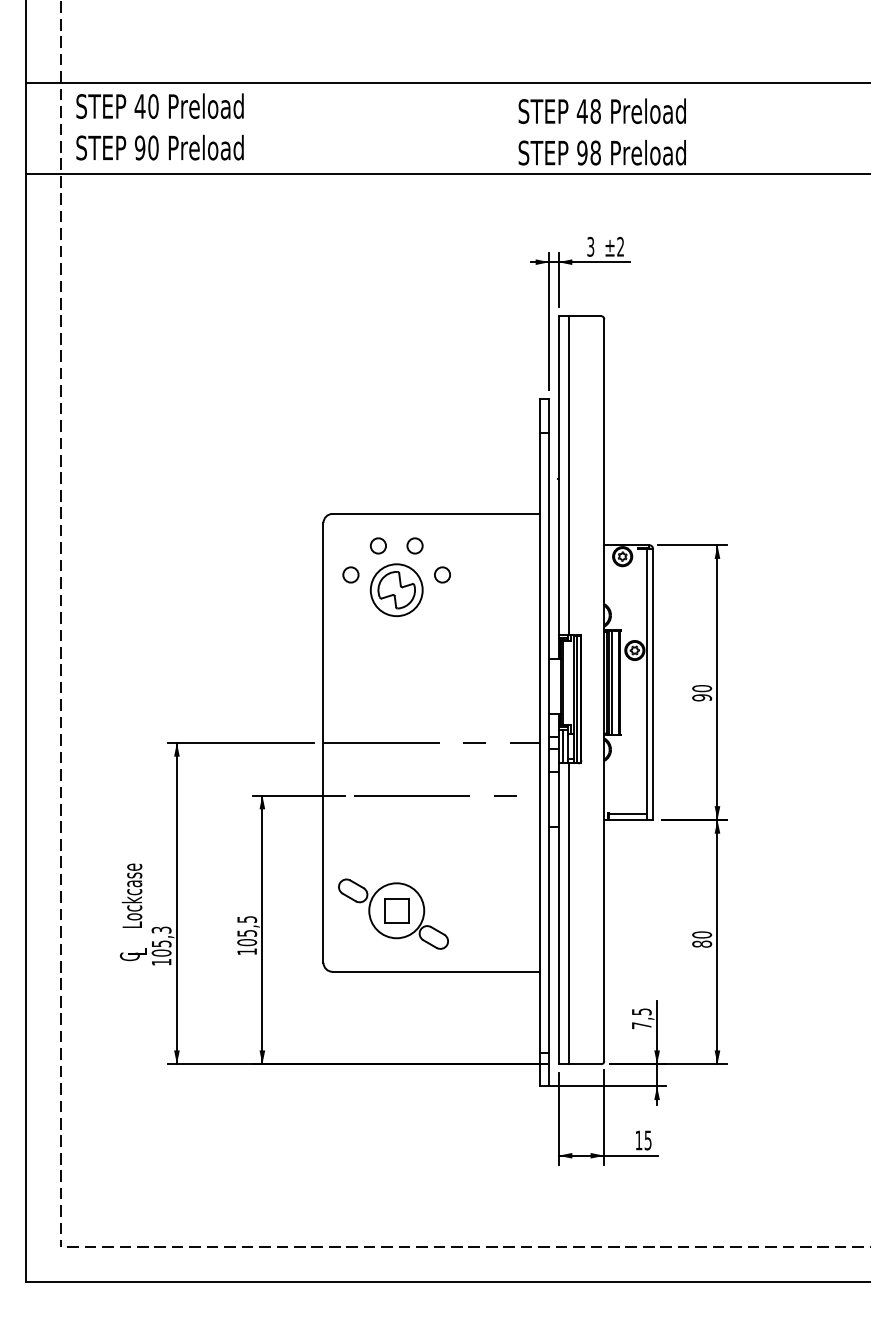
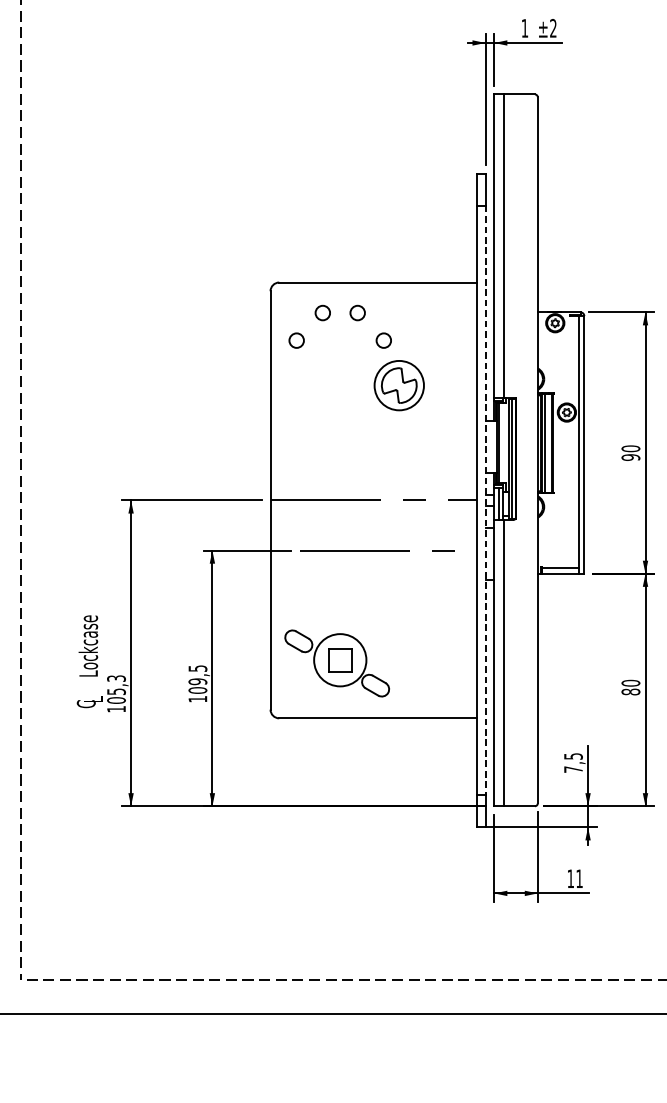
text: (590, 246) -> (524, 28), 3 -> 1
part: (396, 590) -> (399, 385), moved
line: (549, 742) -> (485, 500), solid -> dashed
text: (246, 932) -> (197, 680), 105,5 -> 109,5
text: (647, 1140) -> (578, 878), 15 -> 11

